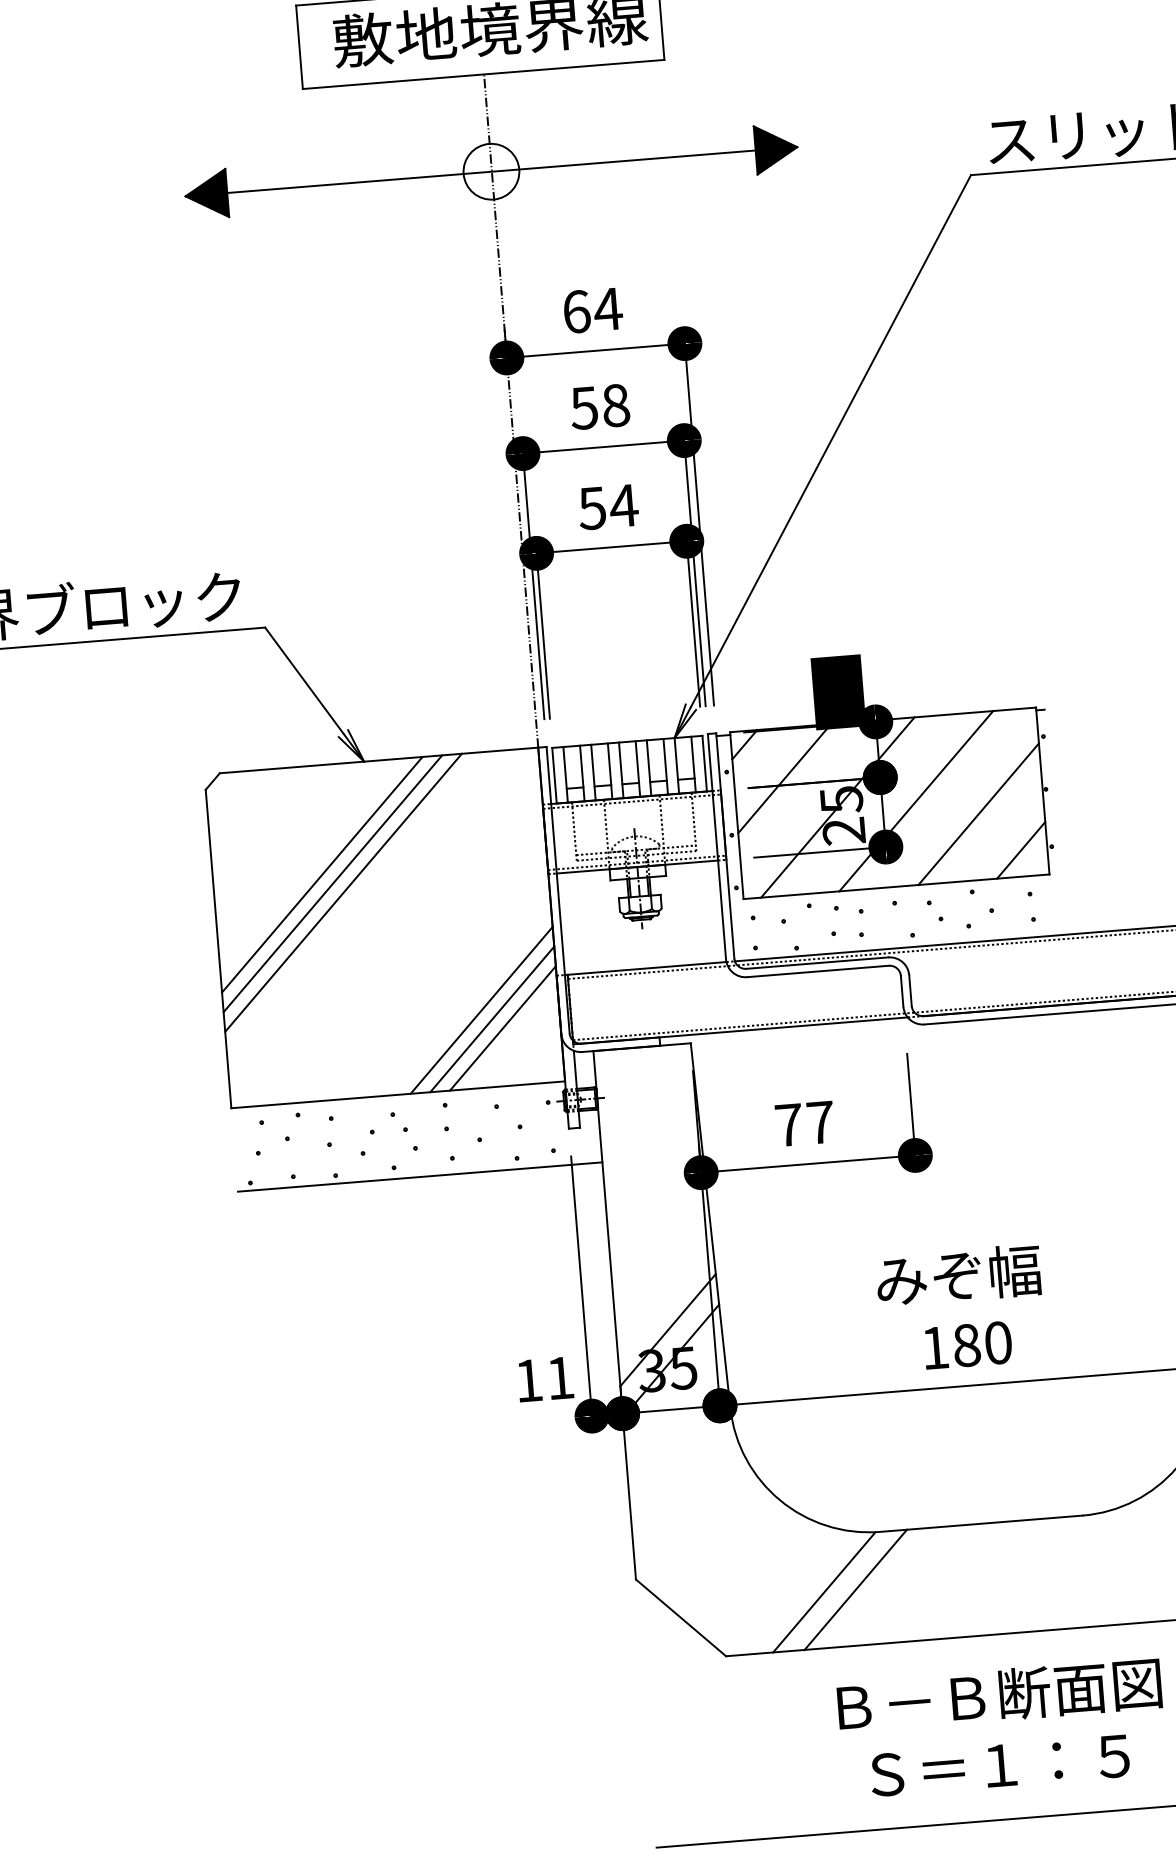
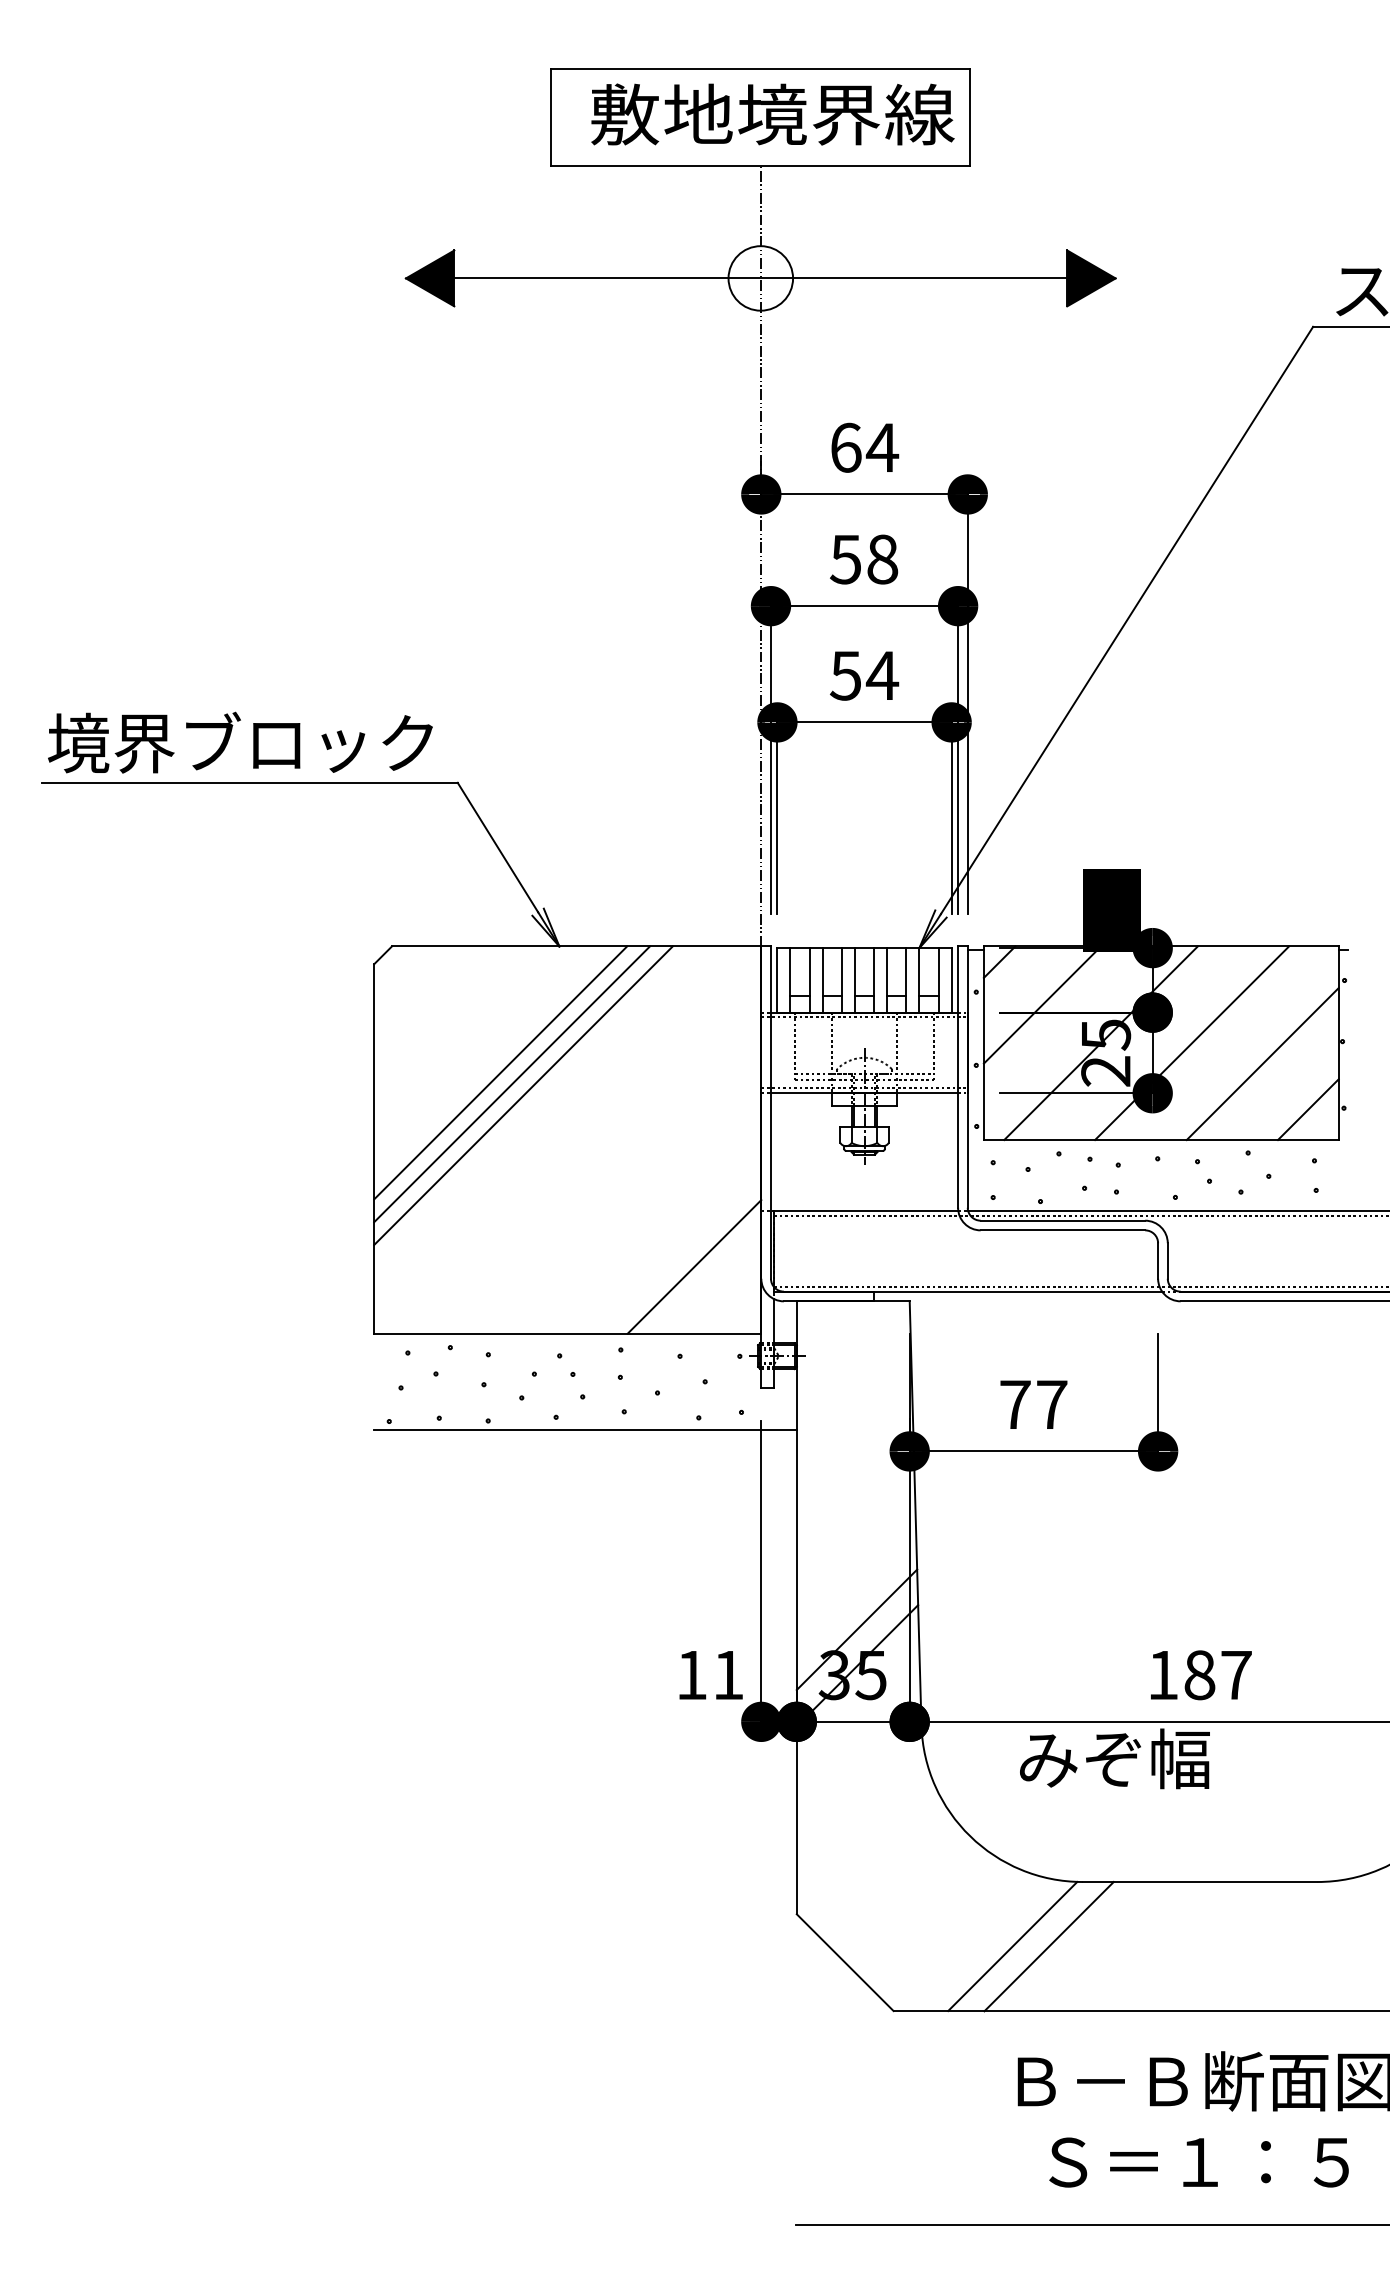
line: (481, 1009) -> (671, 1243), removed
line: (491, 1019) -> (682, 1255), removed
text: (958, 1275) -> (1114, 1758), moved
text: (998, 1343) -> (1236, 1675), 180 -> 187

